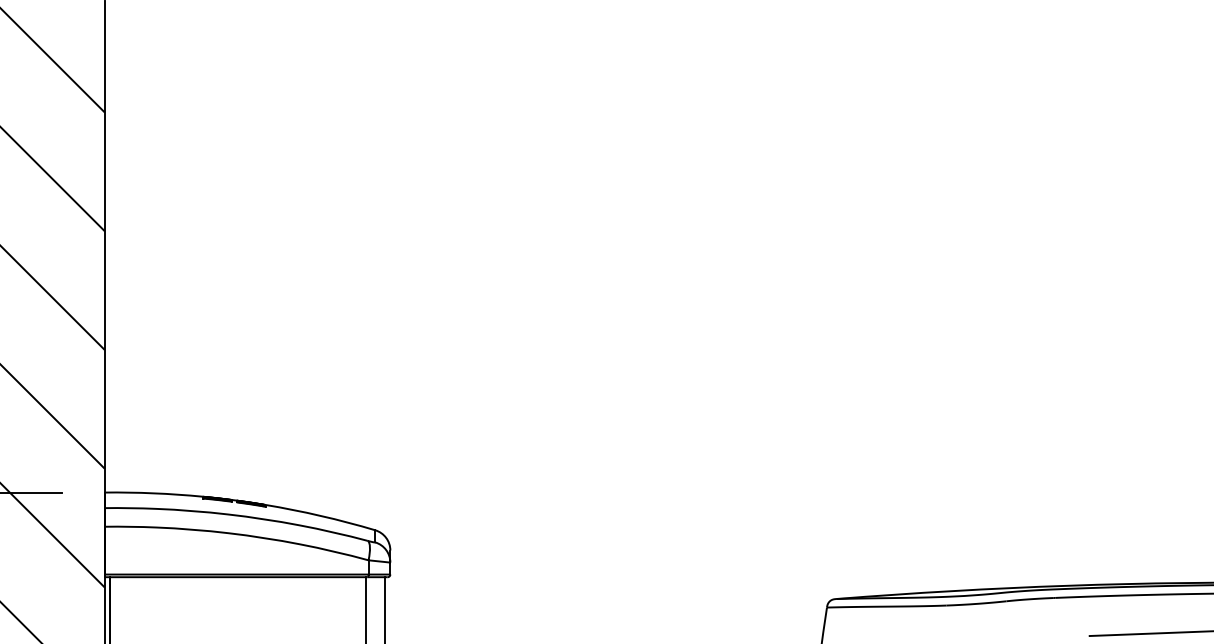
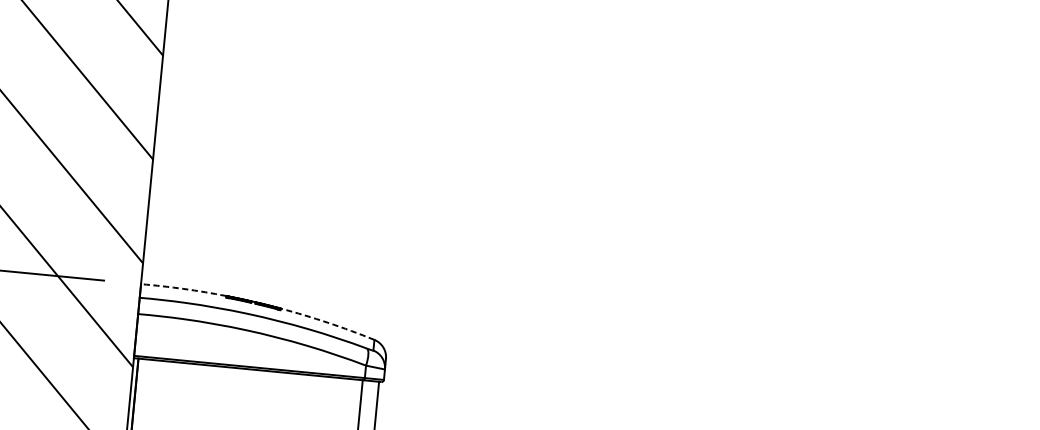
arc: (153, 493) -> (183, 289), solid -> dashed
arc: (320, 515) -> (327, 322), solid -> dashed

